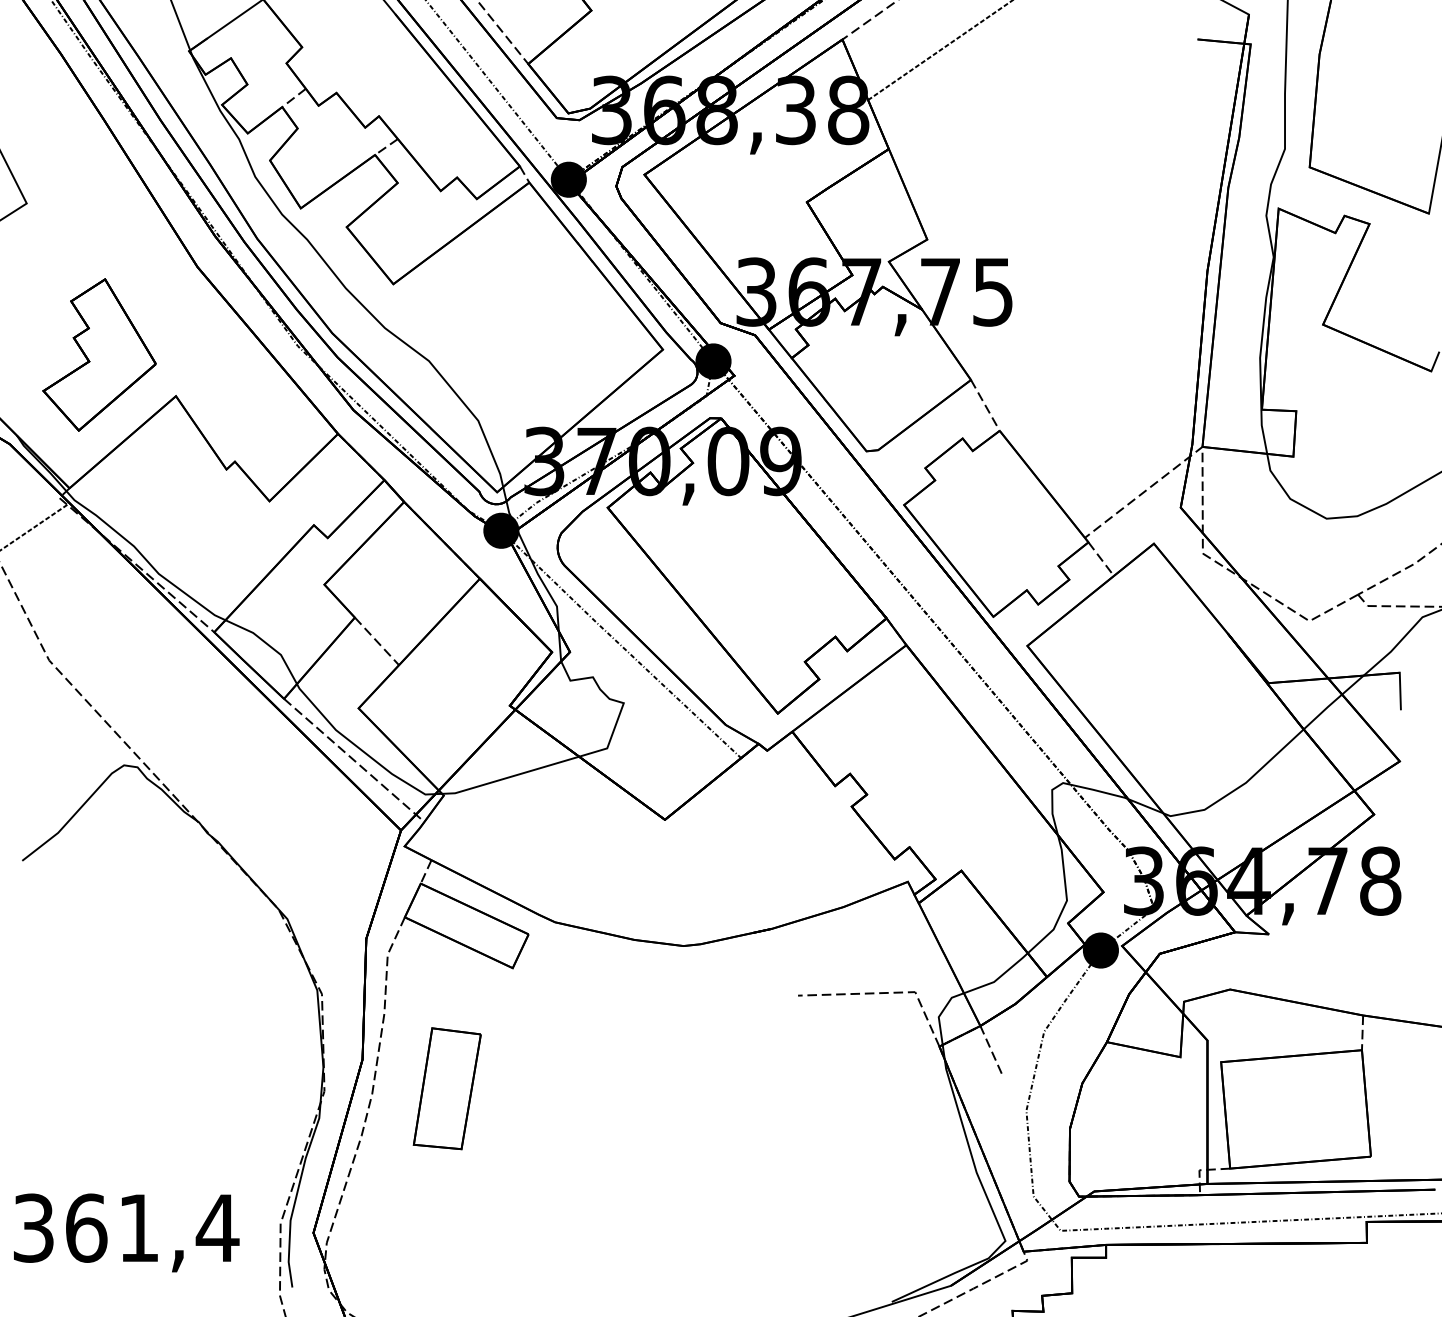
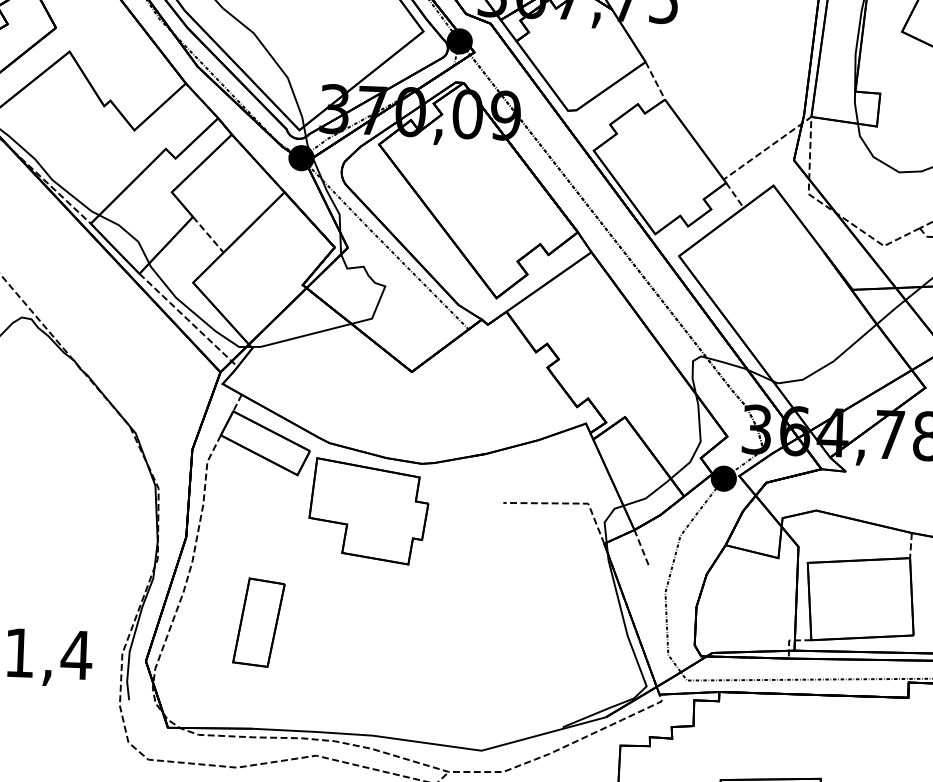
part: (612, 1014) -> (368, 511), added
part: (446, 1088) -> (258, 622), moved

